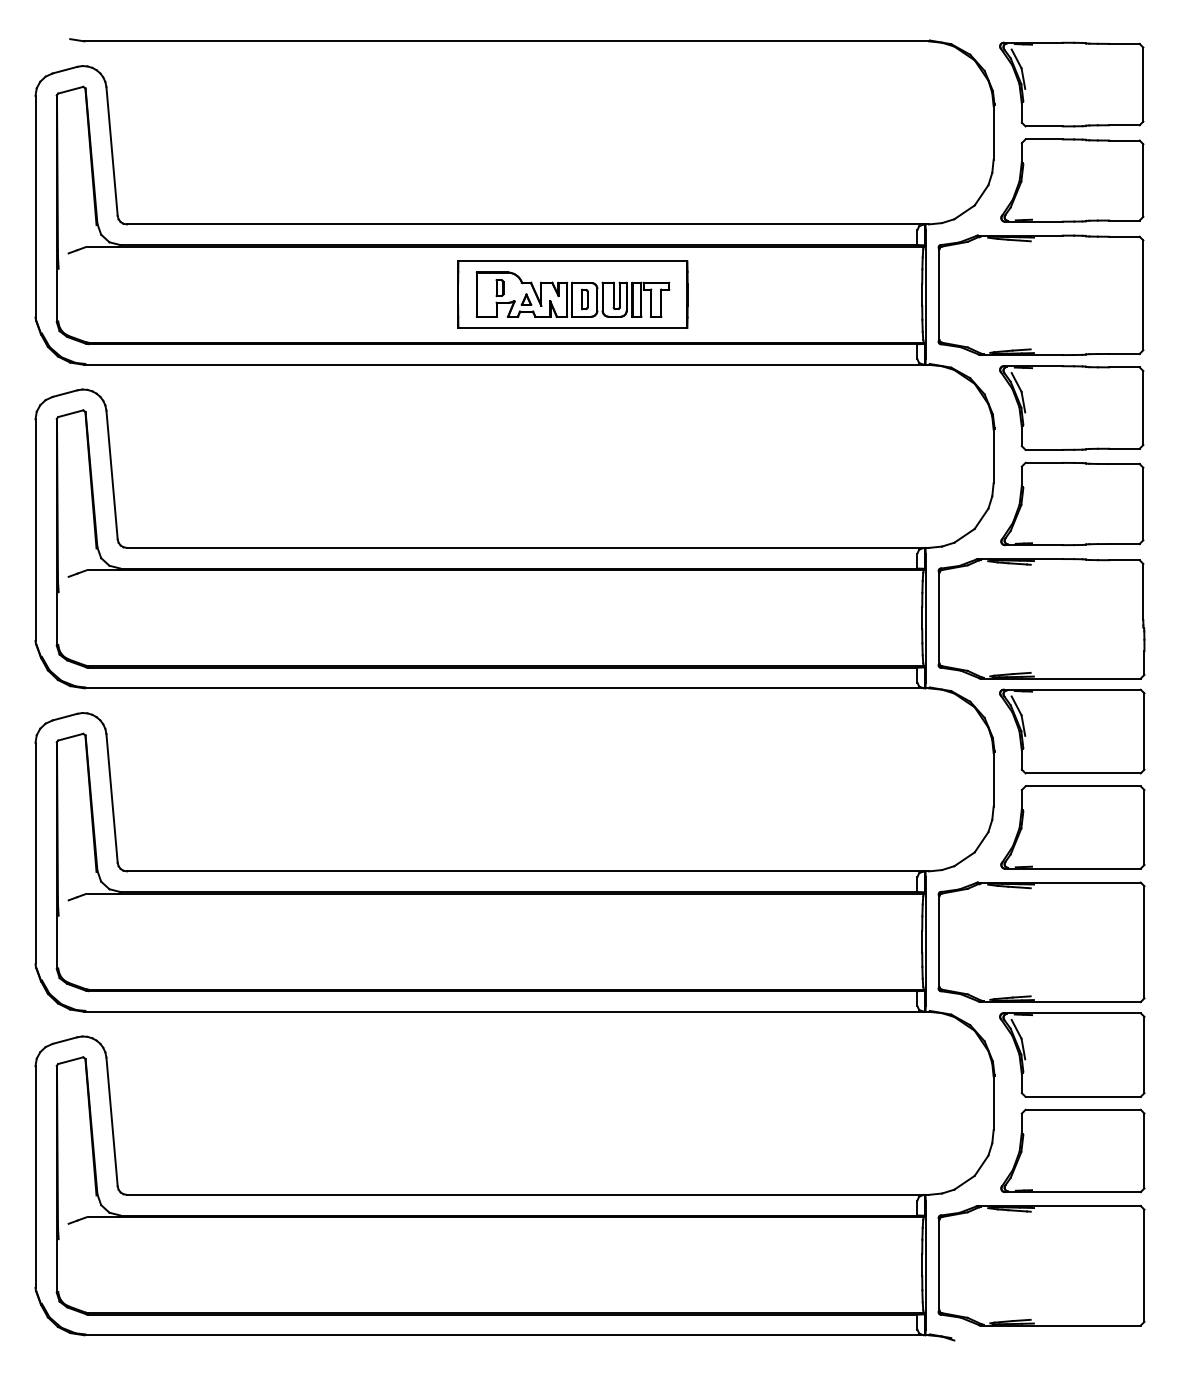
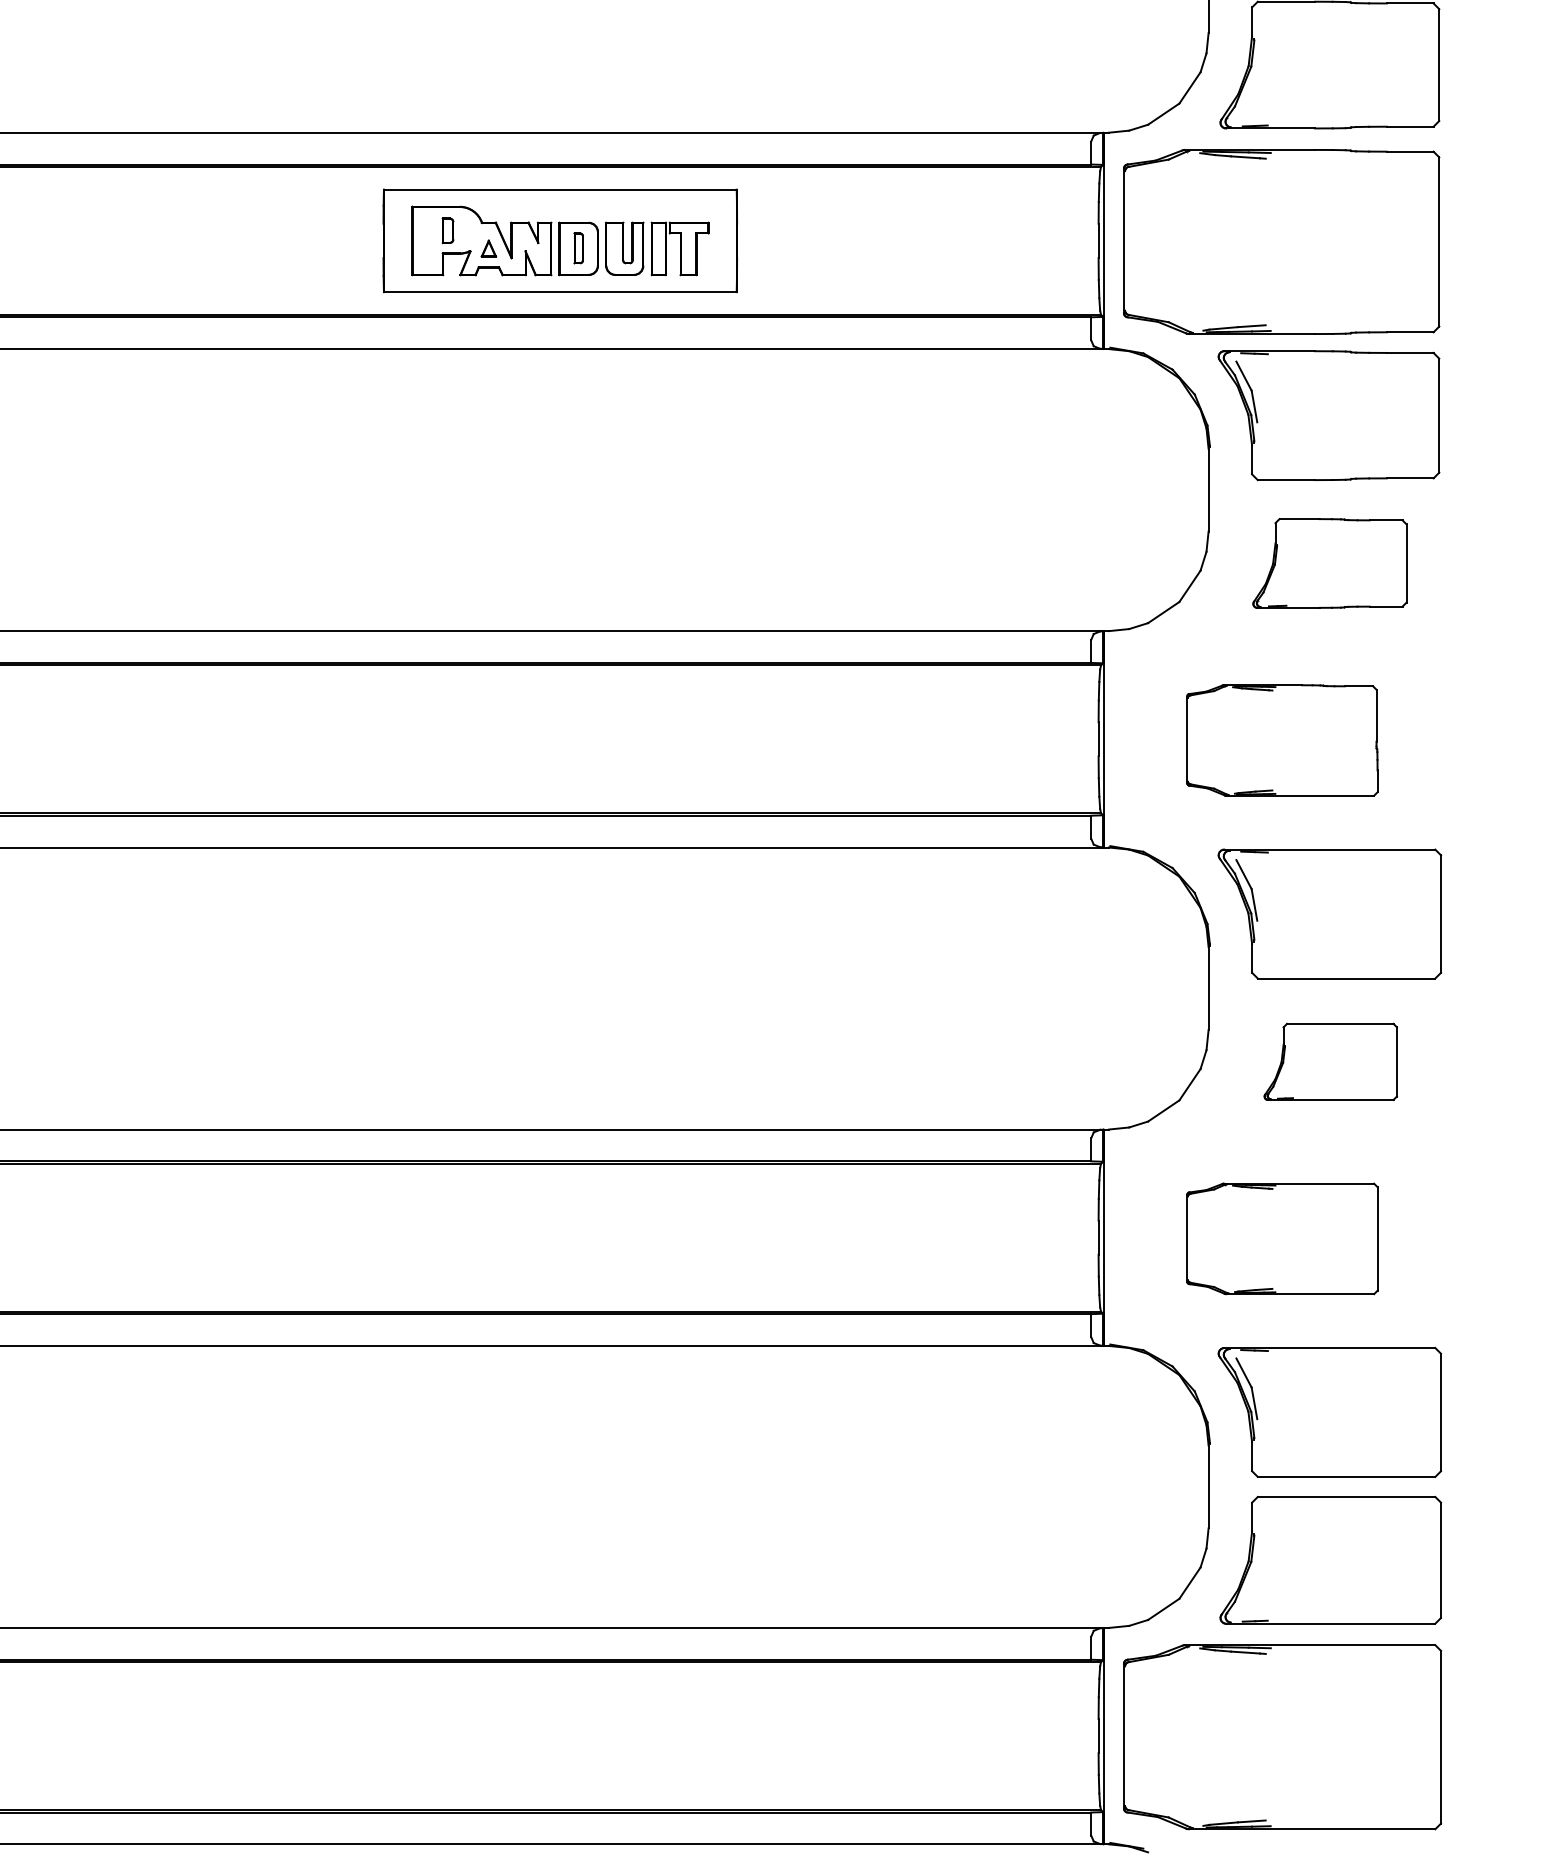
part: (1072, 503) -> (1330, 562), size x0.7
part: (1041, 618) -> (1282, 739), size x0.6
part: (1072, 827) -> (1330, 1061), size x0.6
part: (1041, 942) -> (1282, 1239), size x0.6

